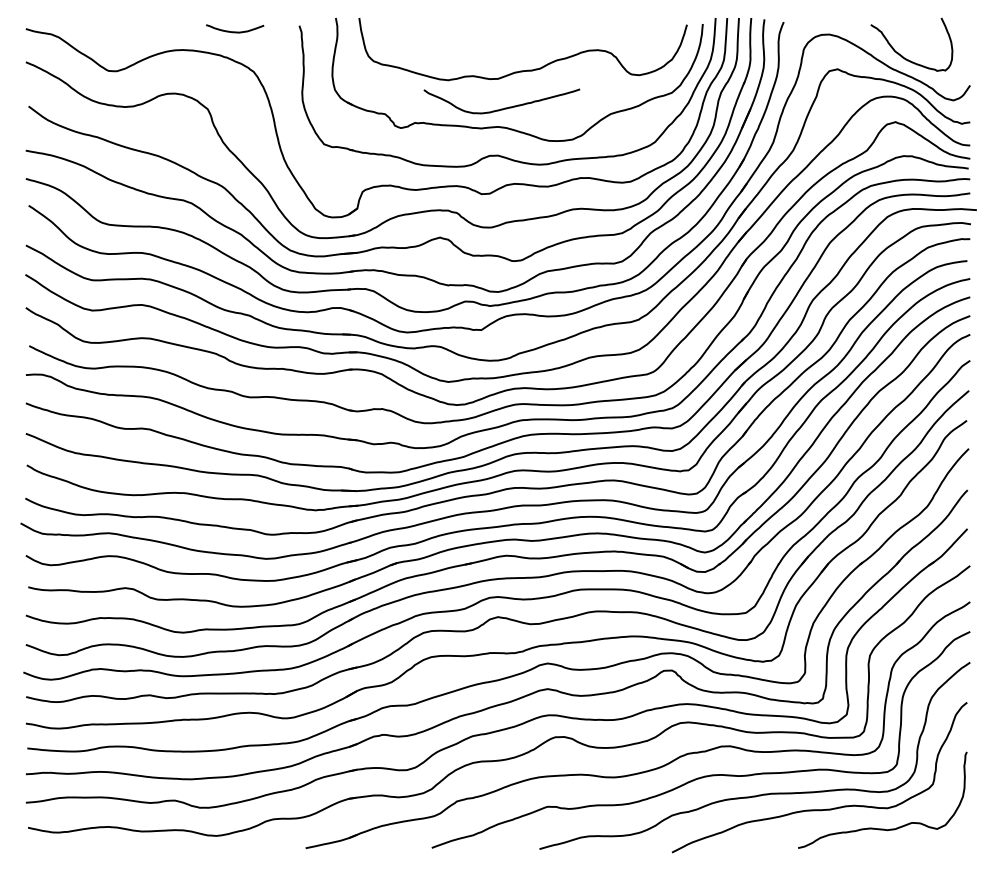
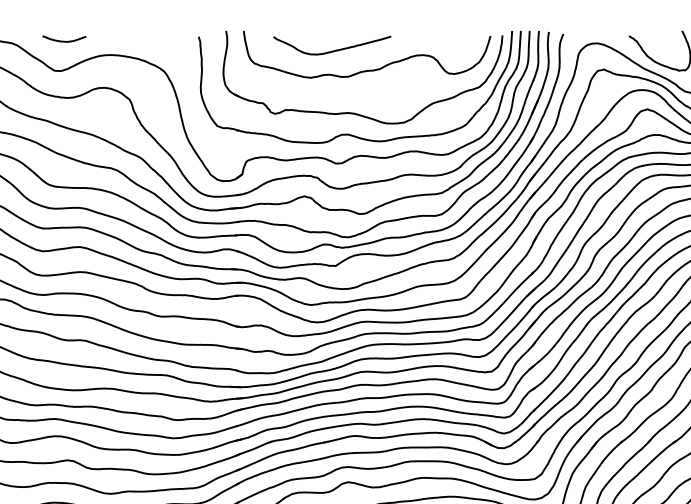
curve: (235, 31) -> (64, 41), moved
curve: (501, 108) -> (332, 50), moved

